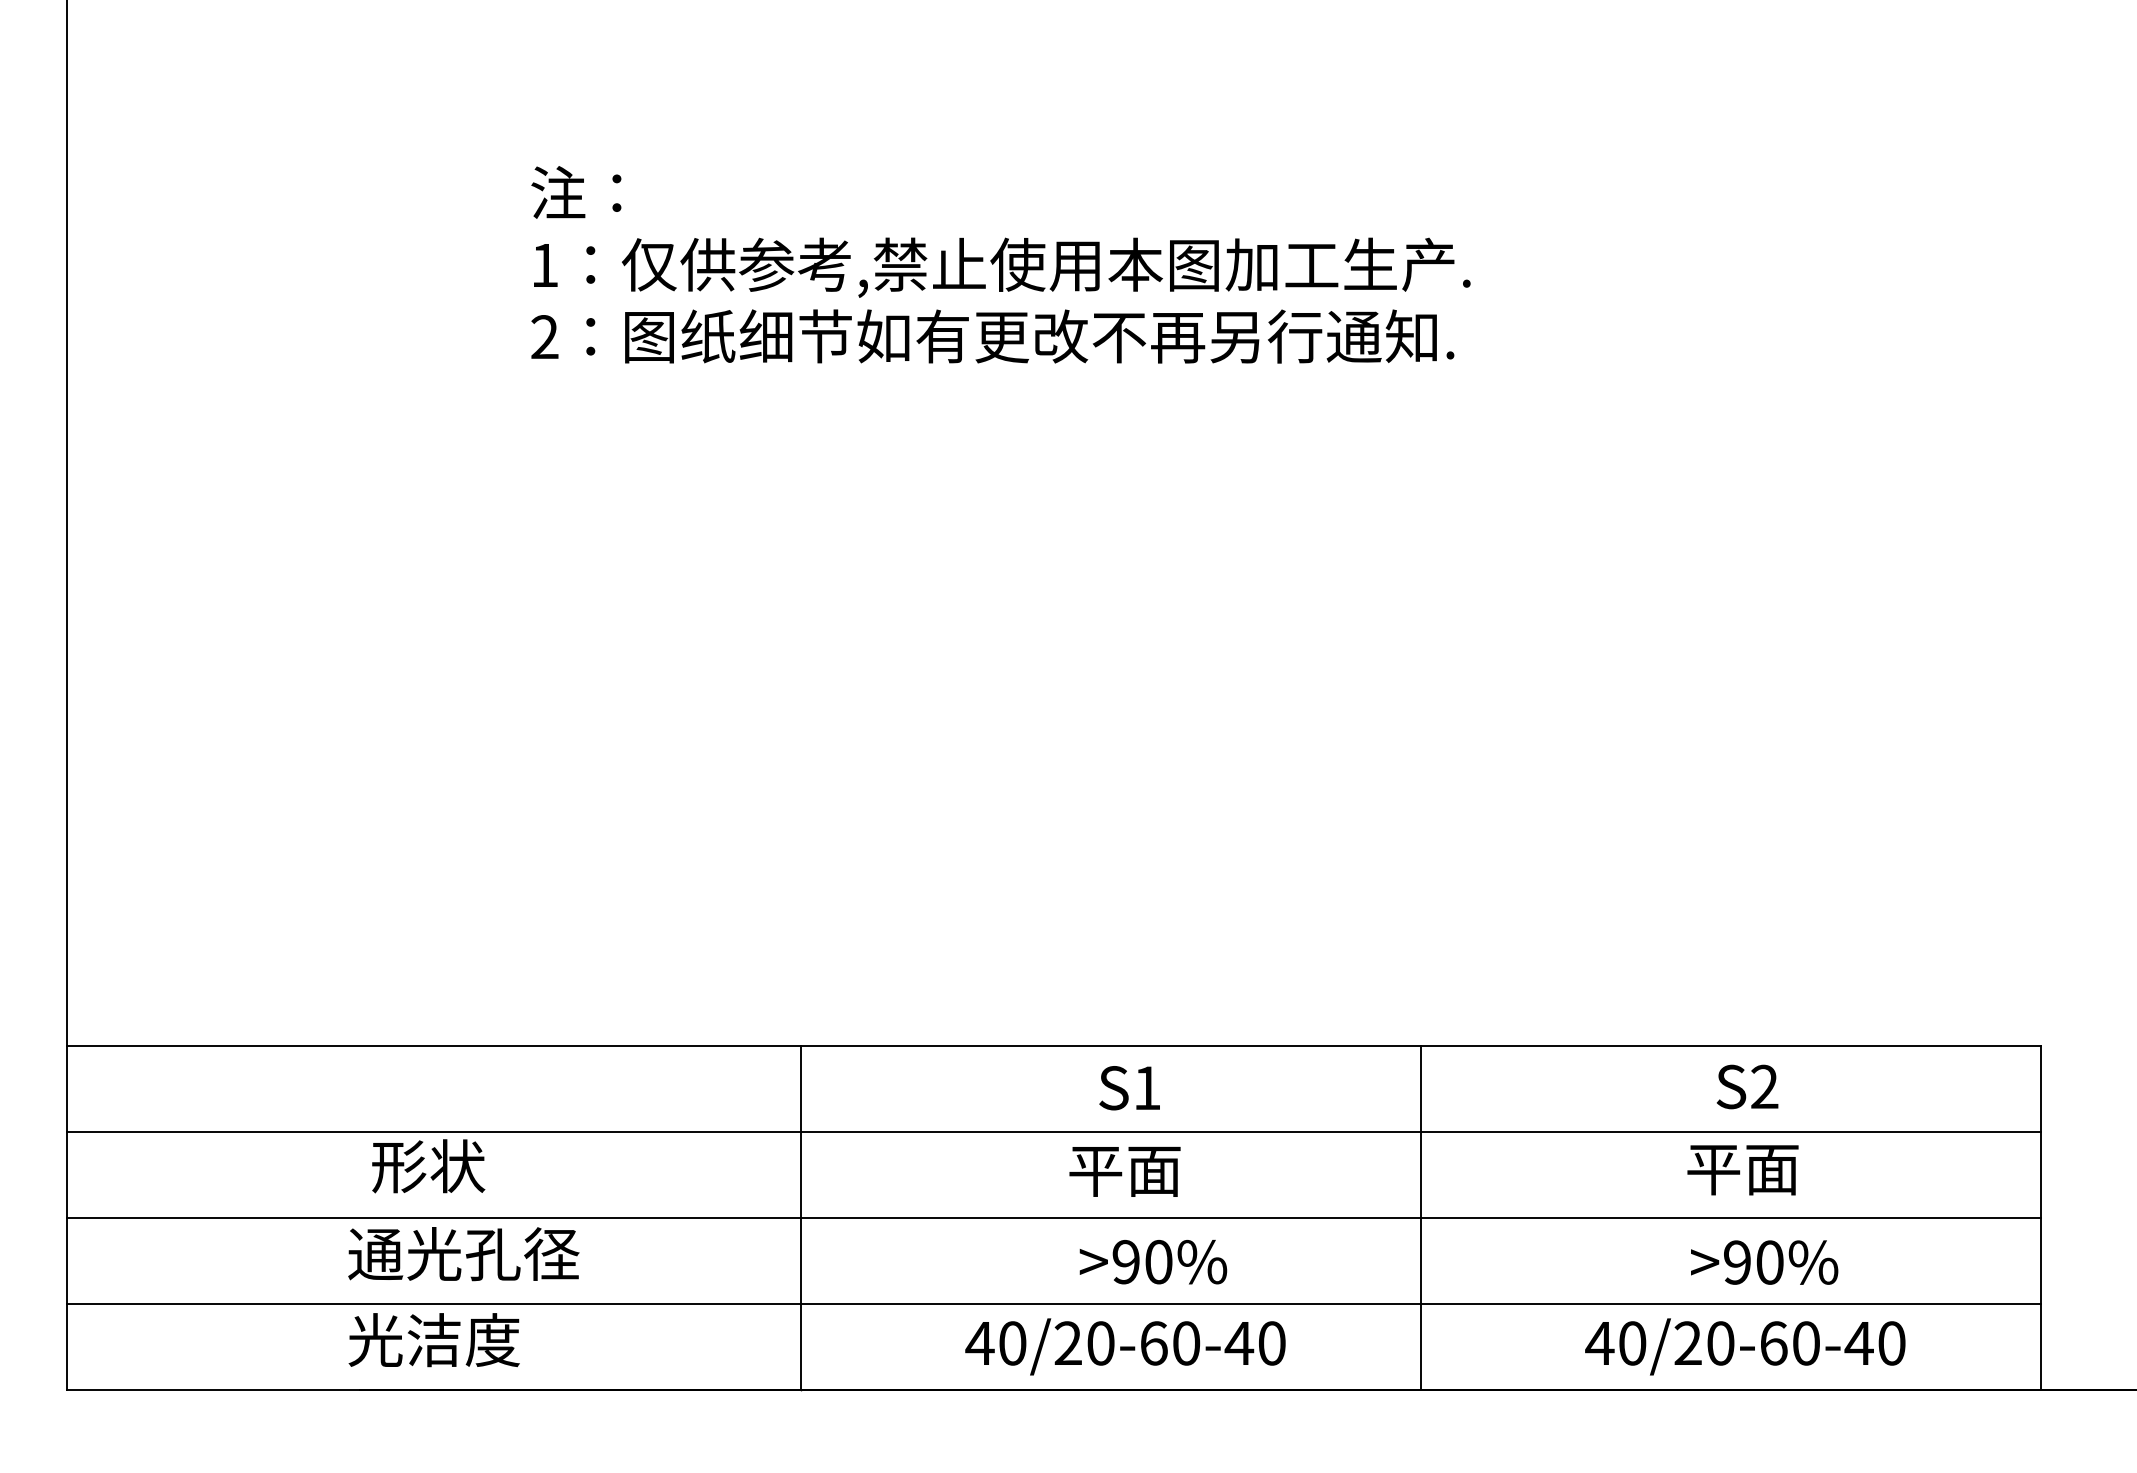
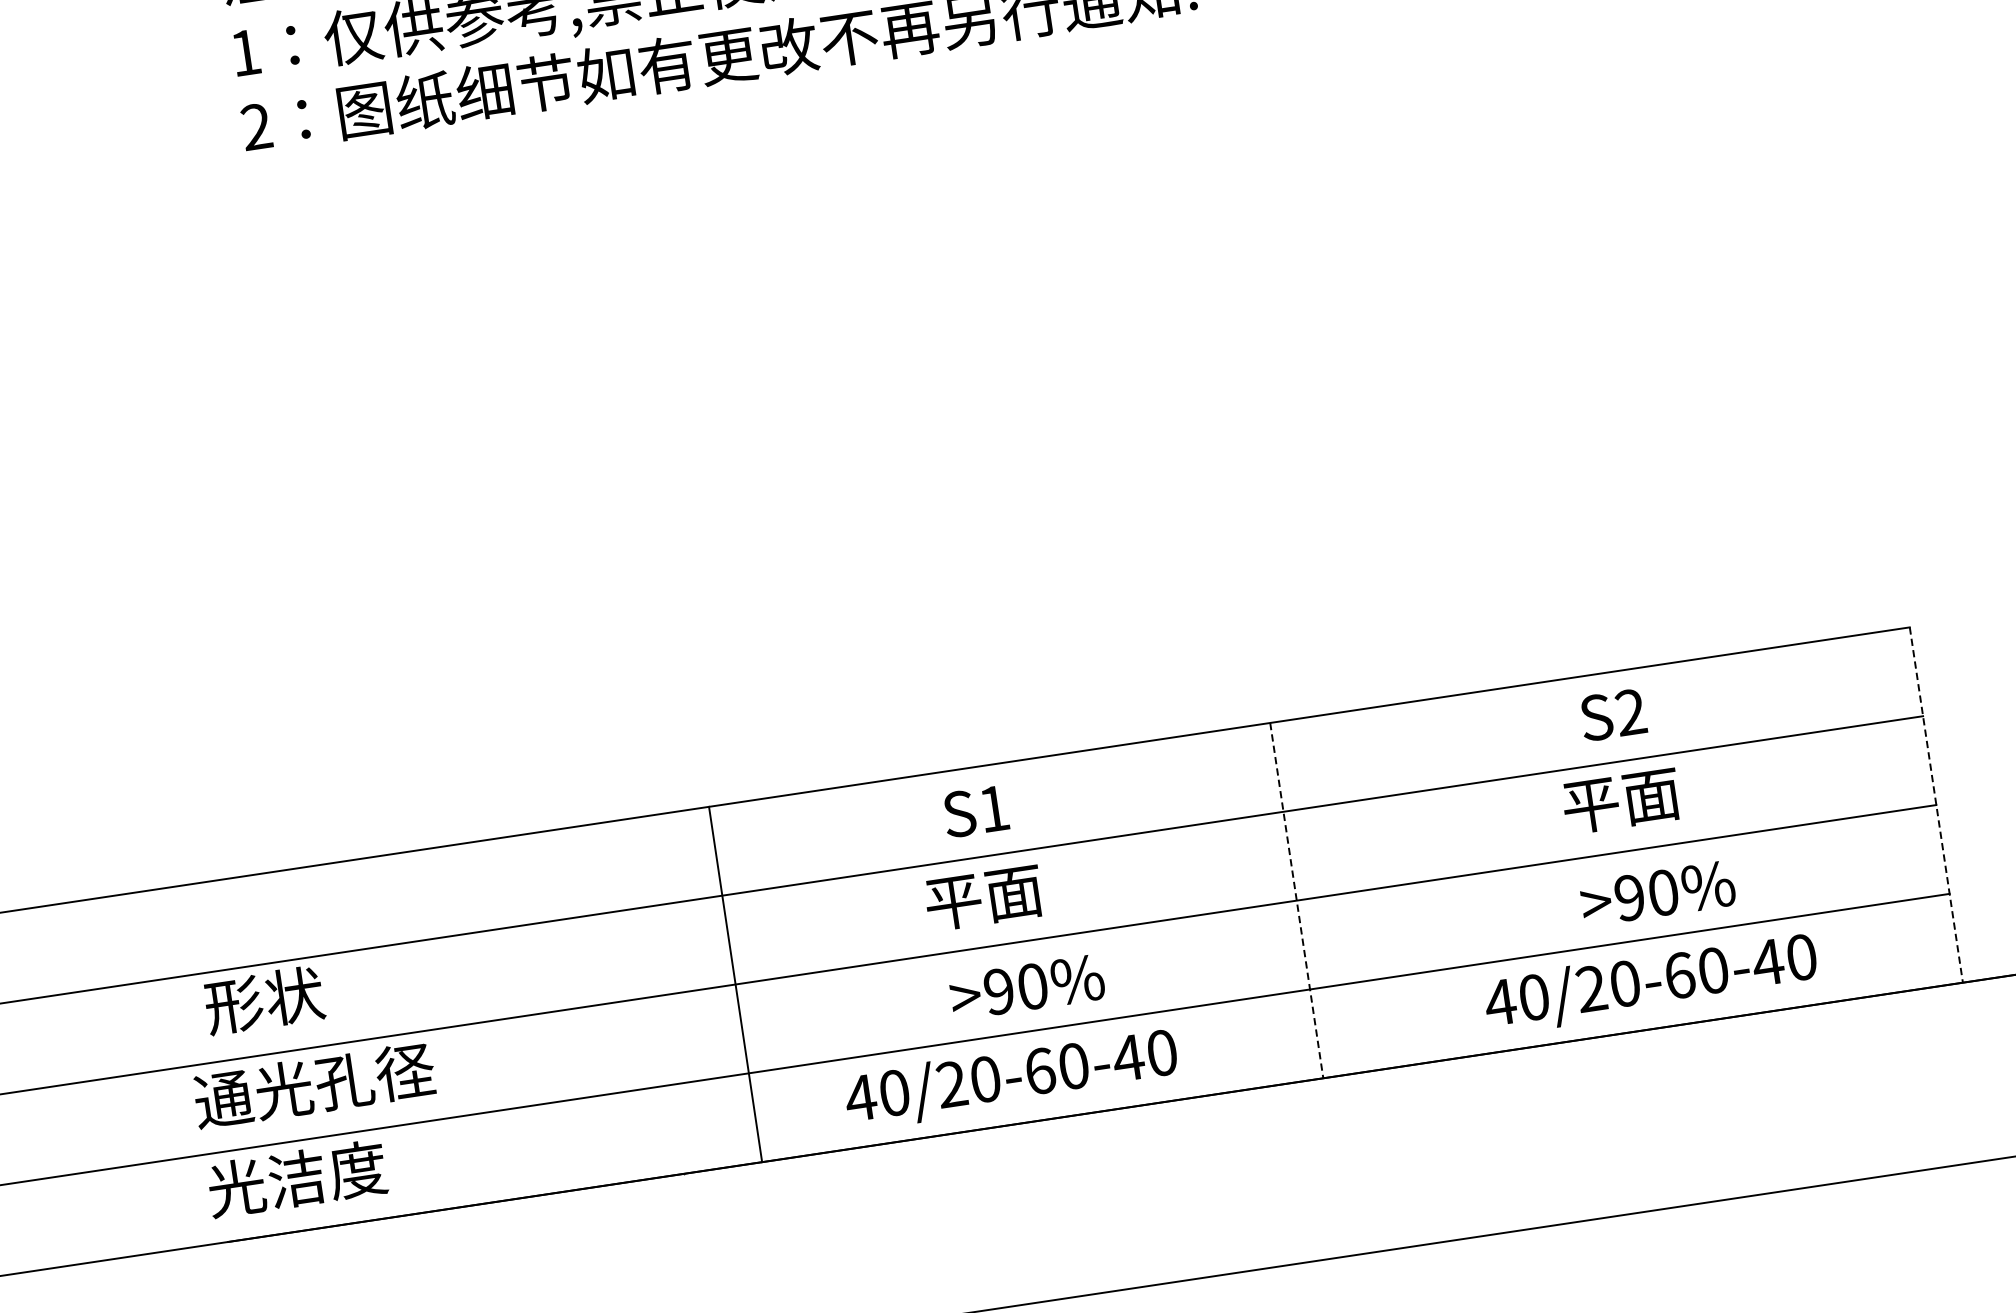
line: (801, 1217) -> (735, 983), moved
line: (1421, 1218) -> (1297, 901), solid -> dashed
line: (2041, 1218) -> (1936, 805), solid -> dashed

